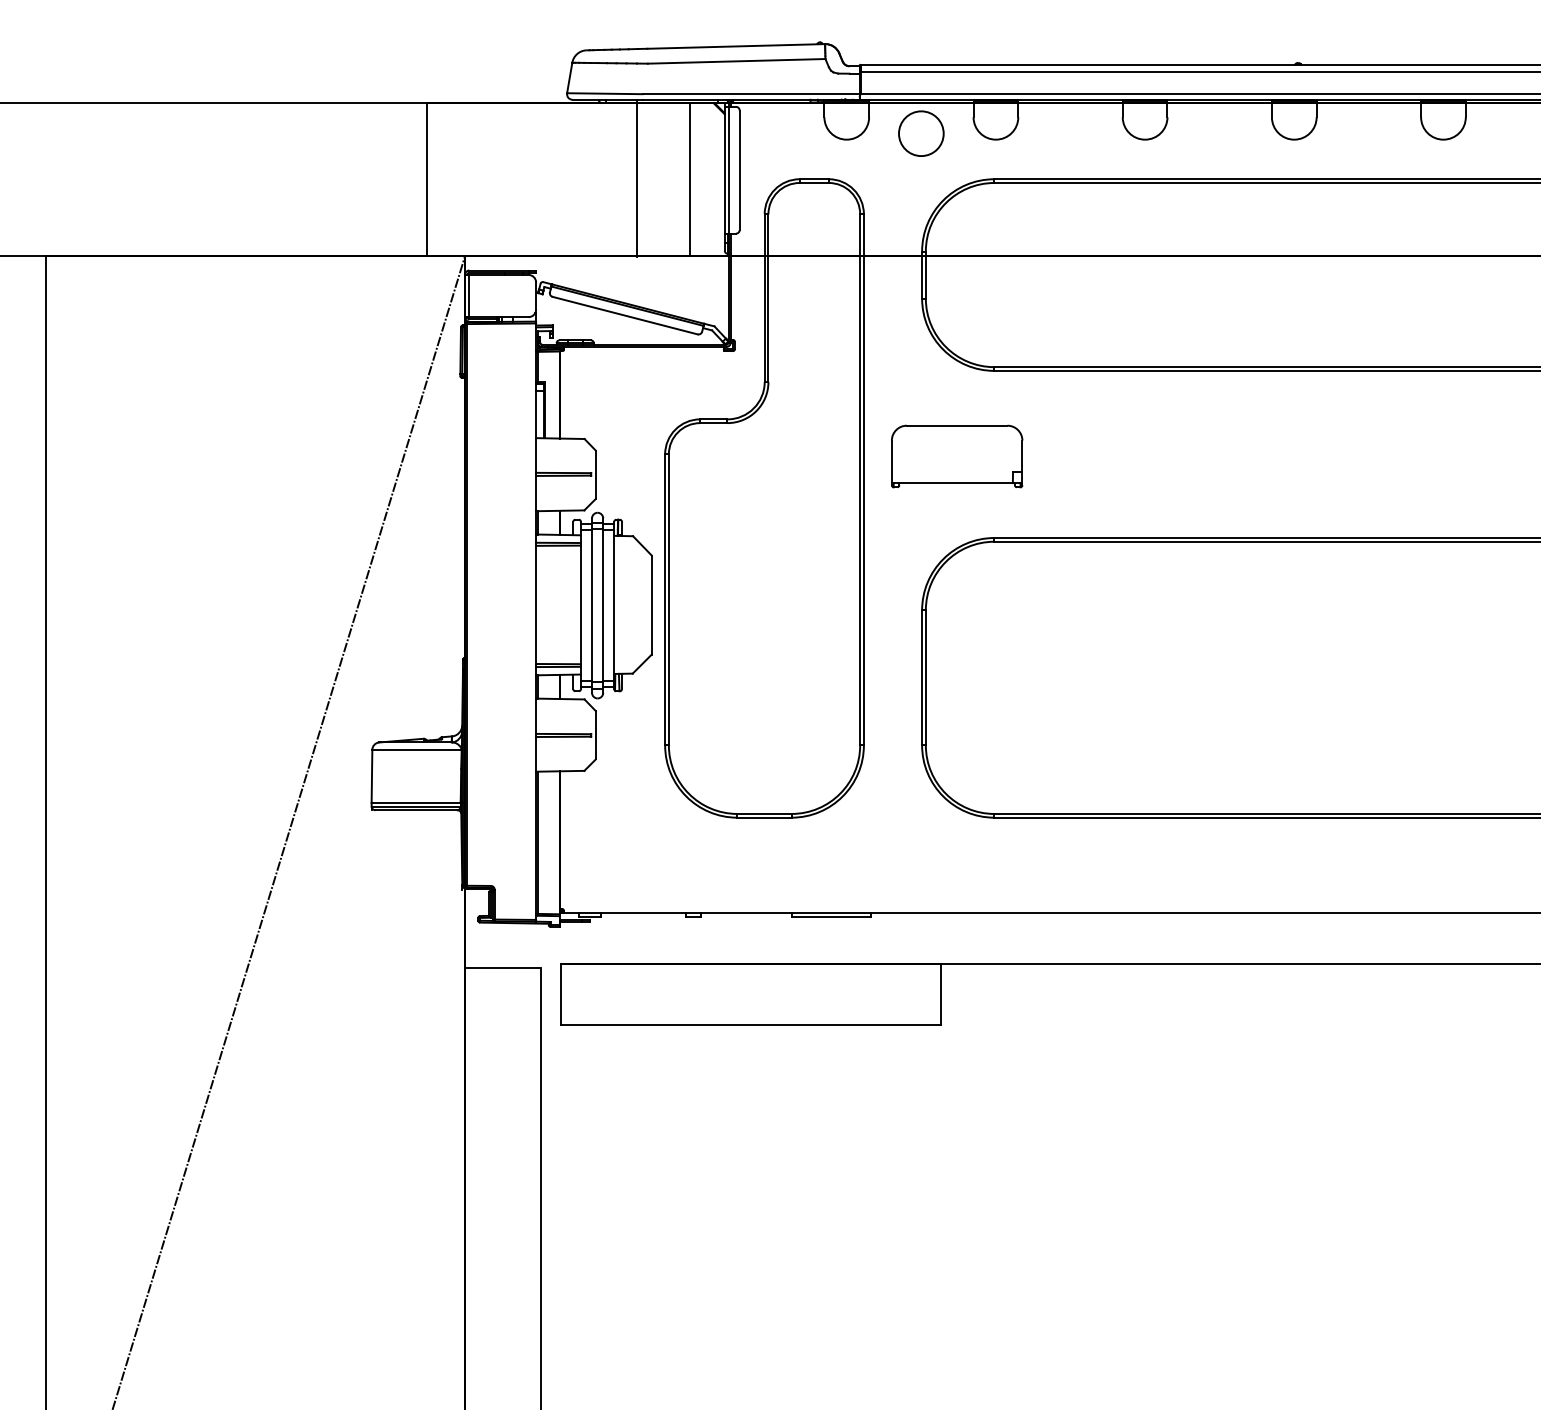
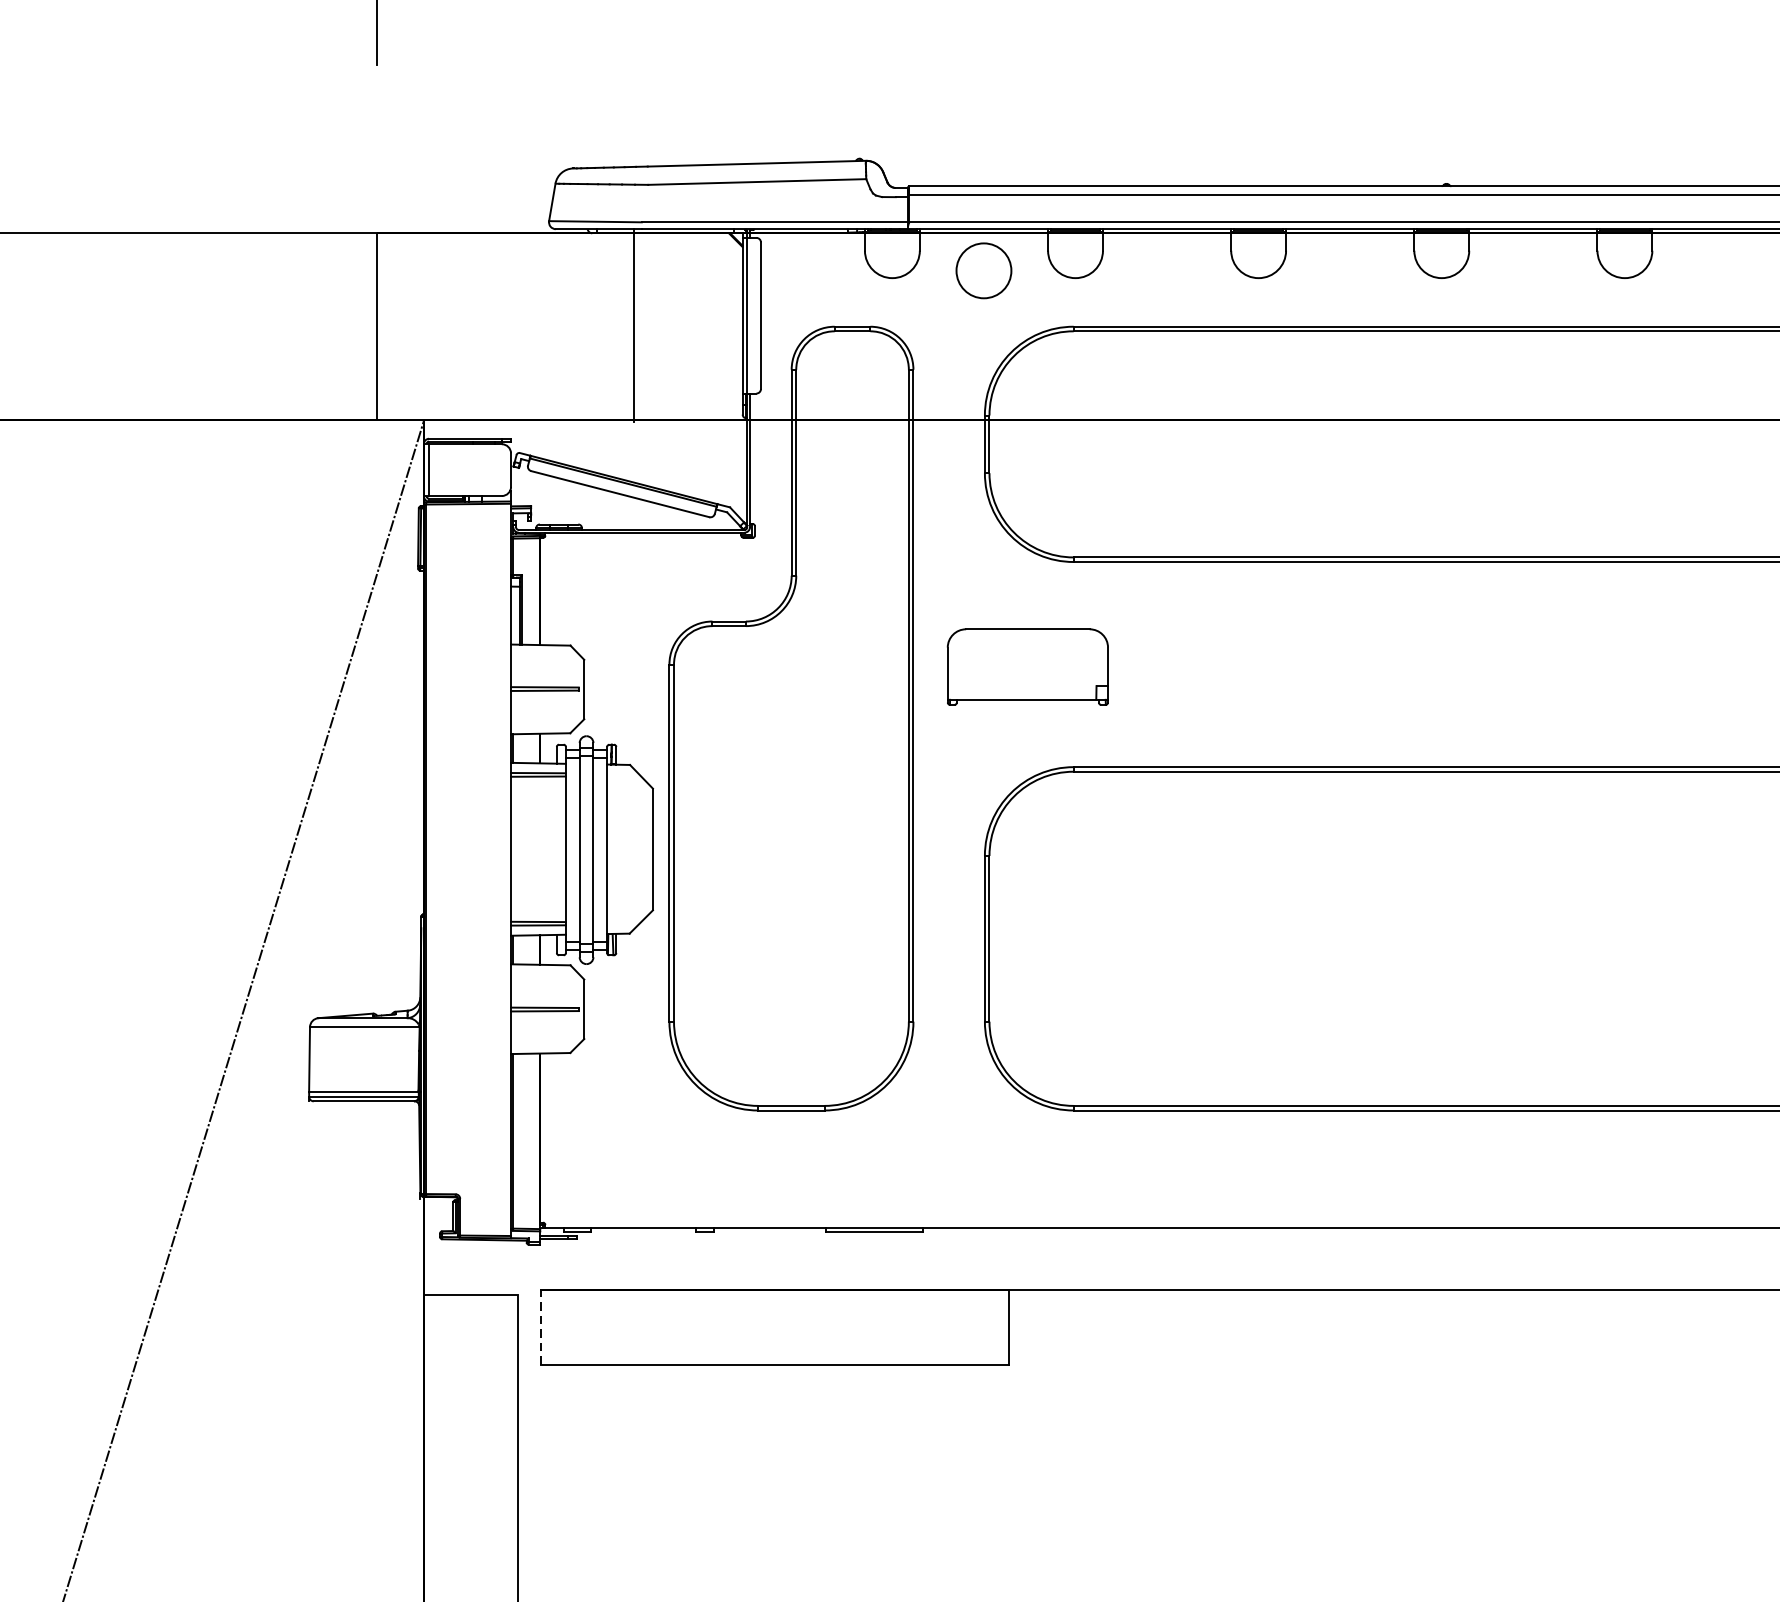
line: (690, 179) -> (700, 327), removed
line: (560, 994) -> (540, 1327), solid -> dashed

